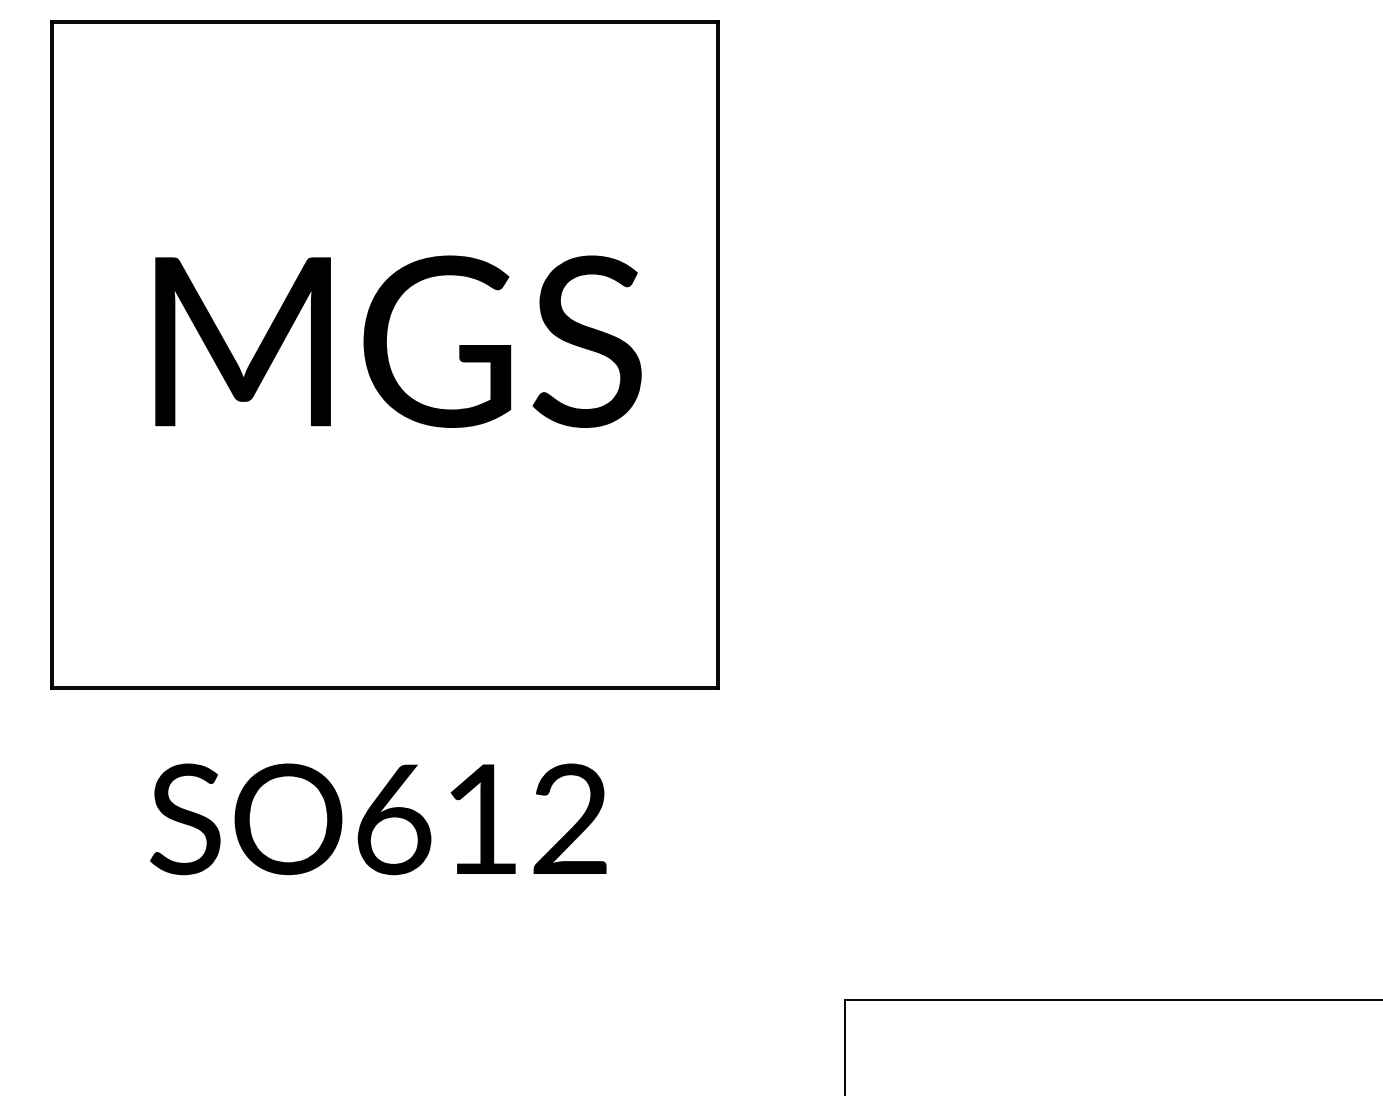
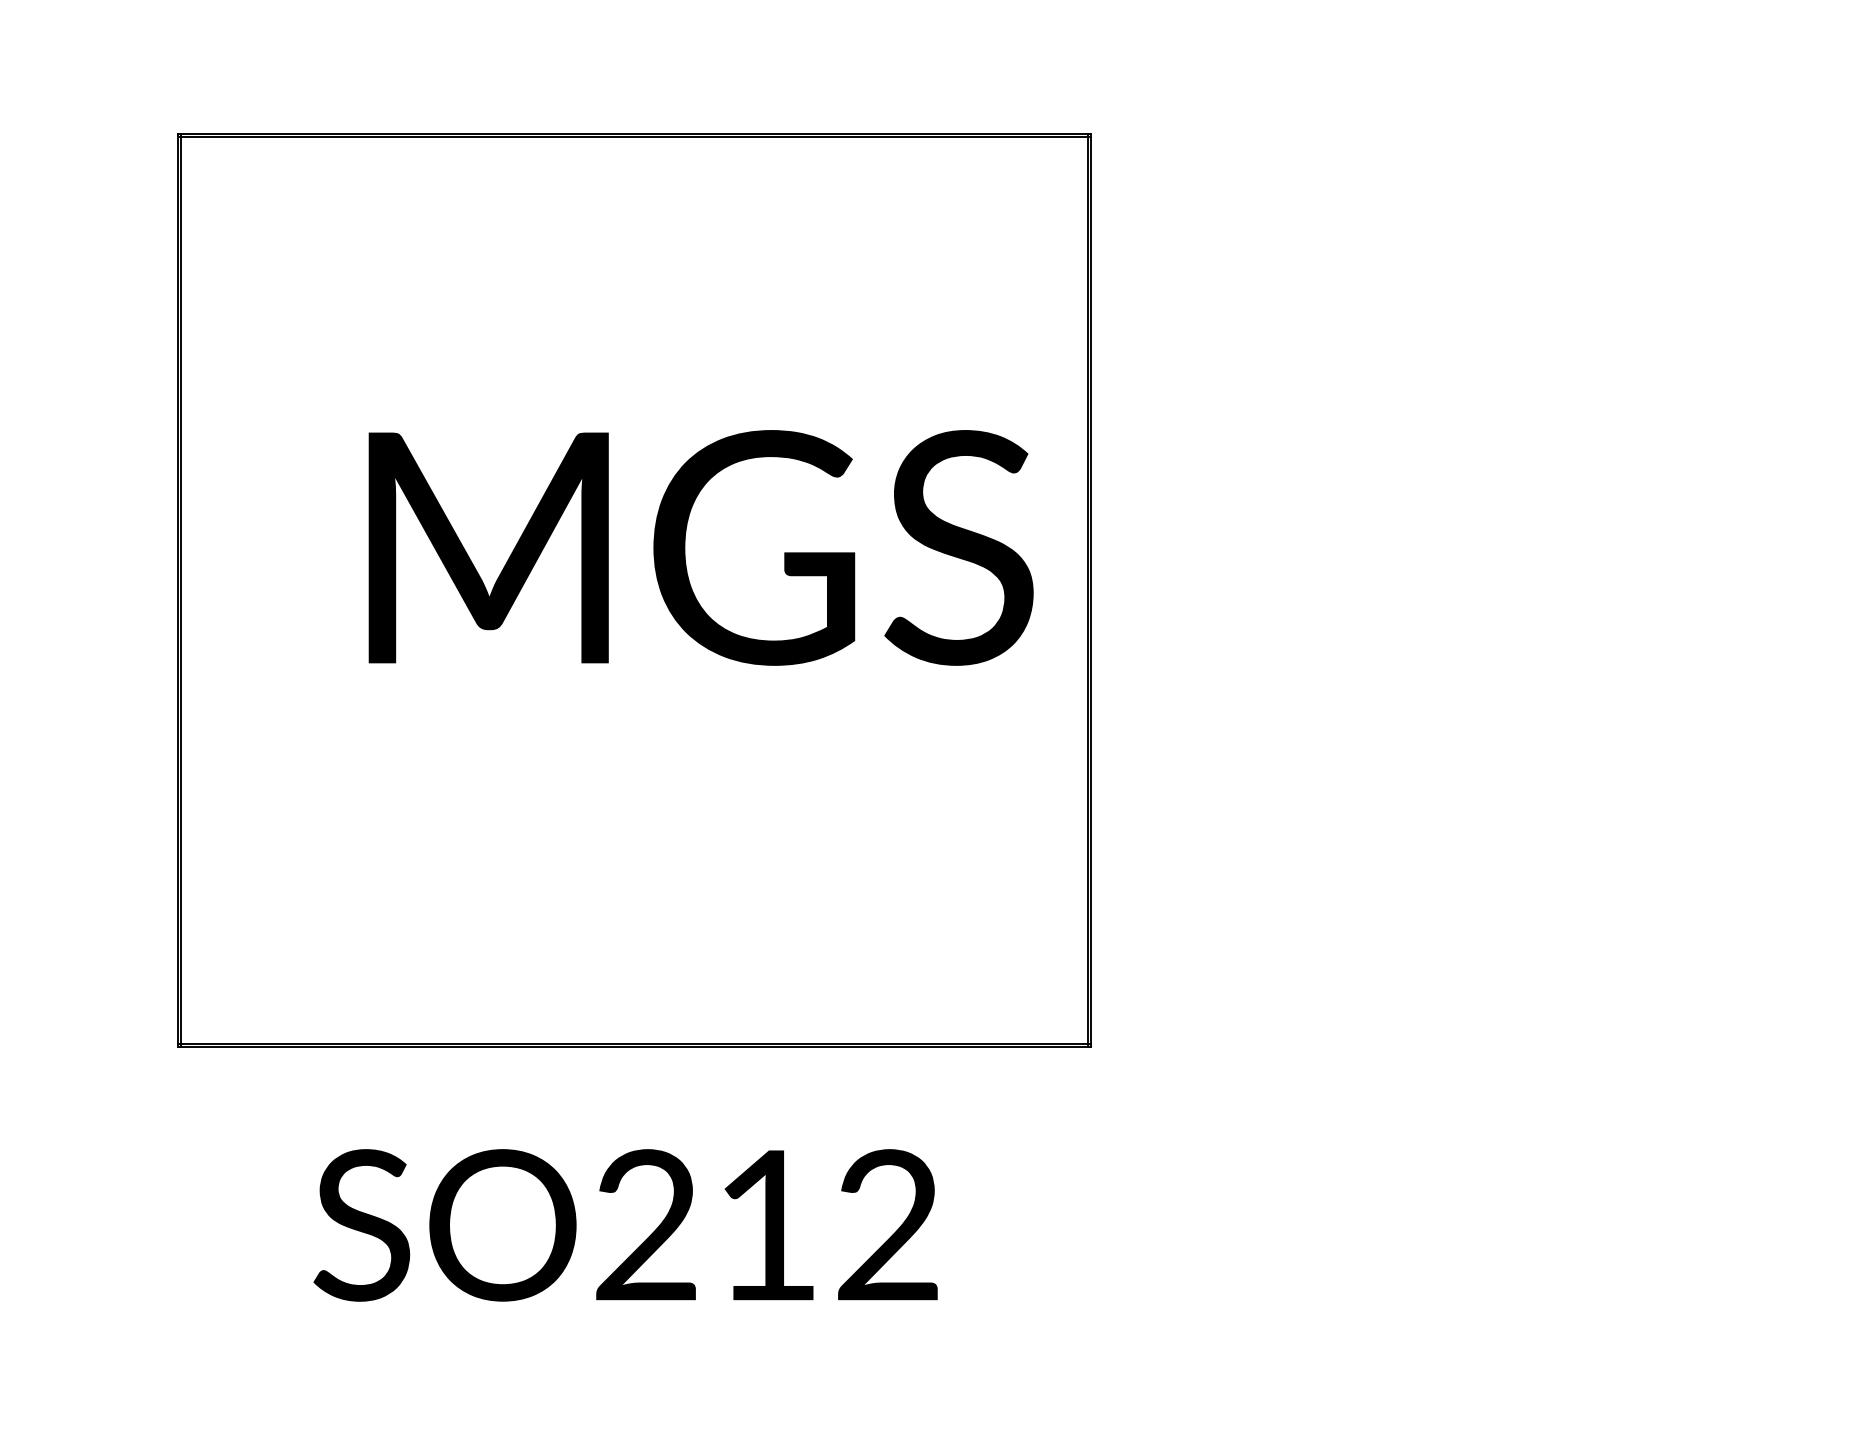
text: (398, 341) -> (701, 547), moved
text: (393, 819) -> (646, 1225), SO612 -> SO212

